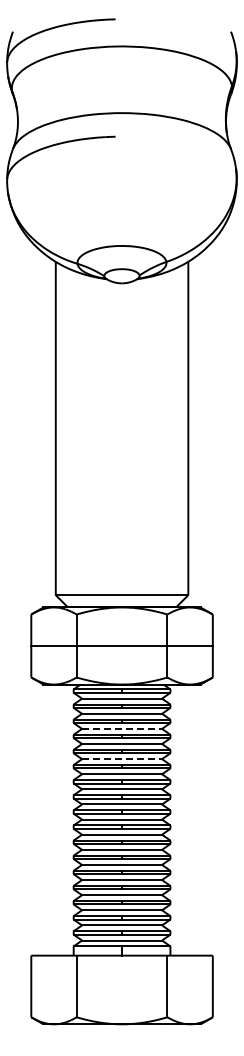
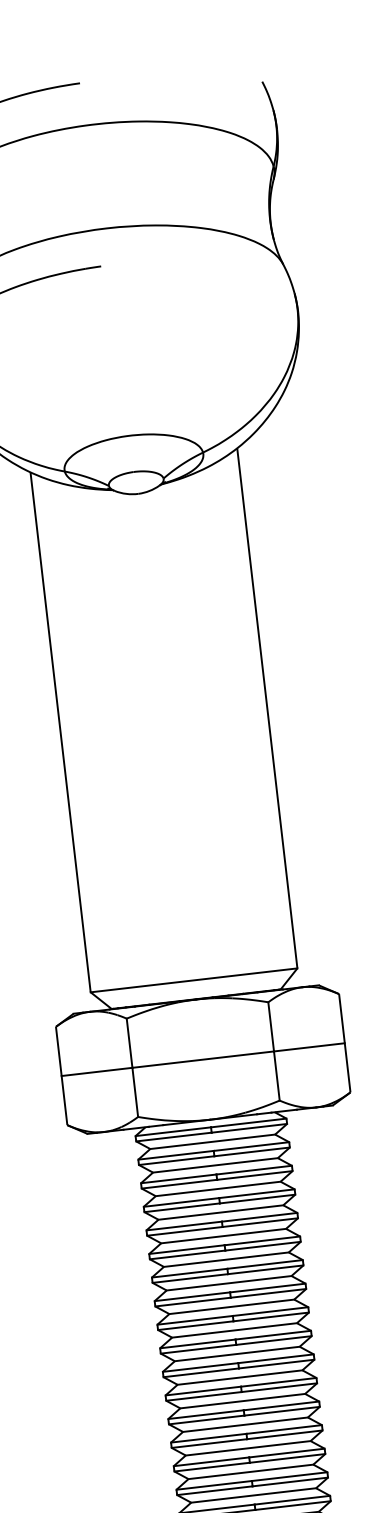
line: (122, 728) -> (218, 1188), dashed -> solid
line: (122, 759) -> (224, 1236), dashed -> solid

